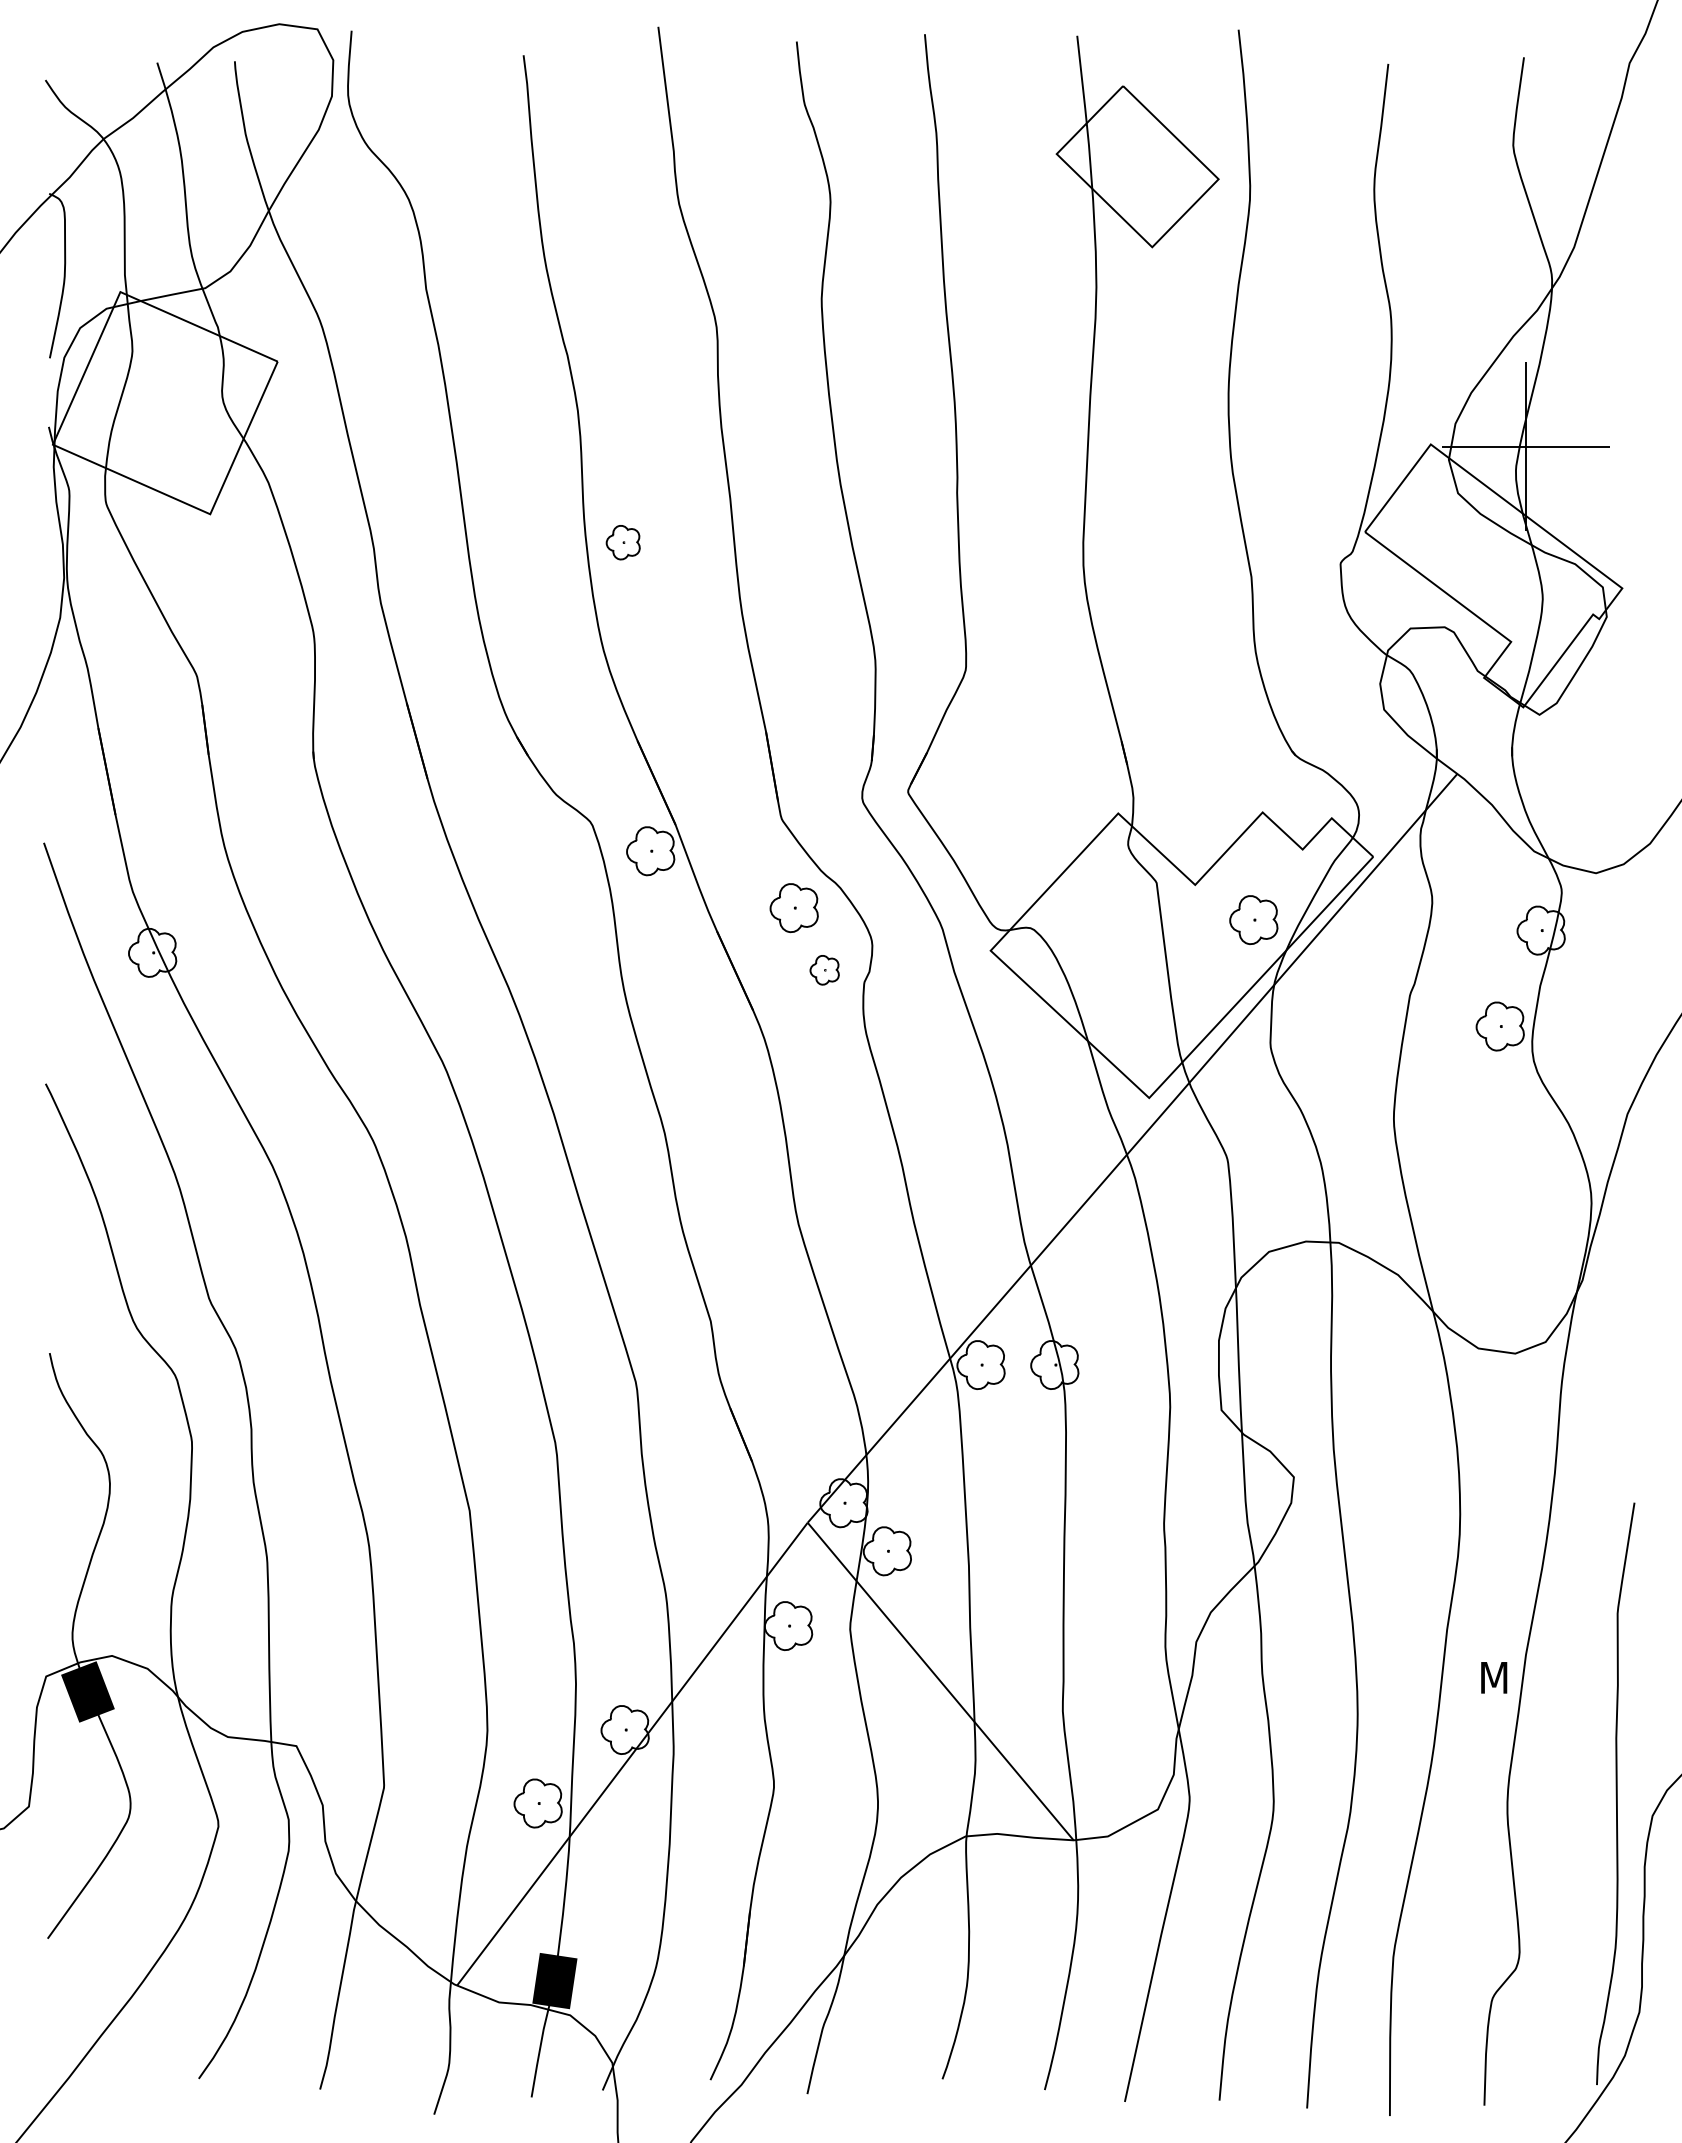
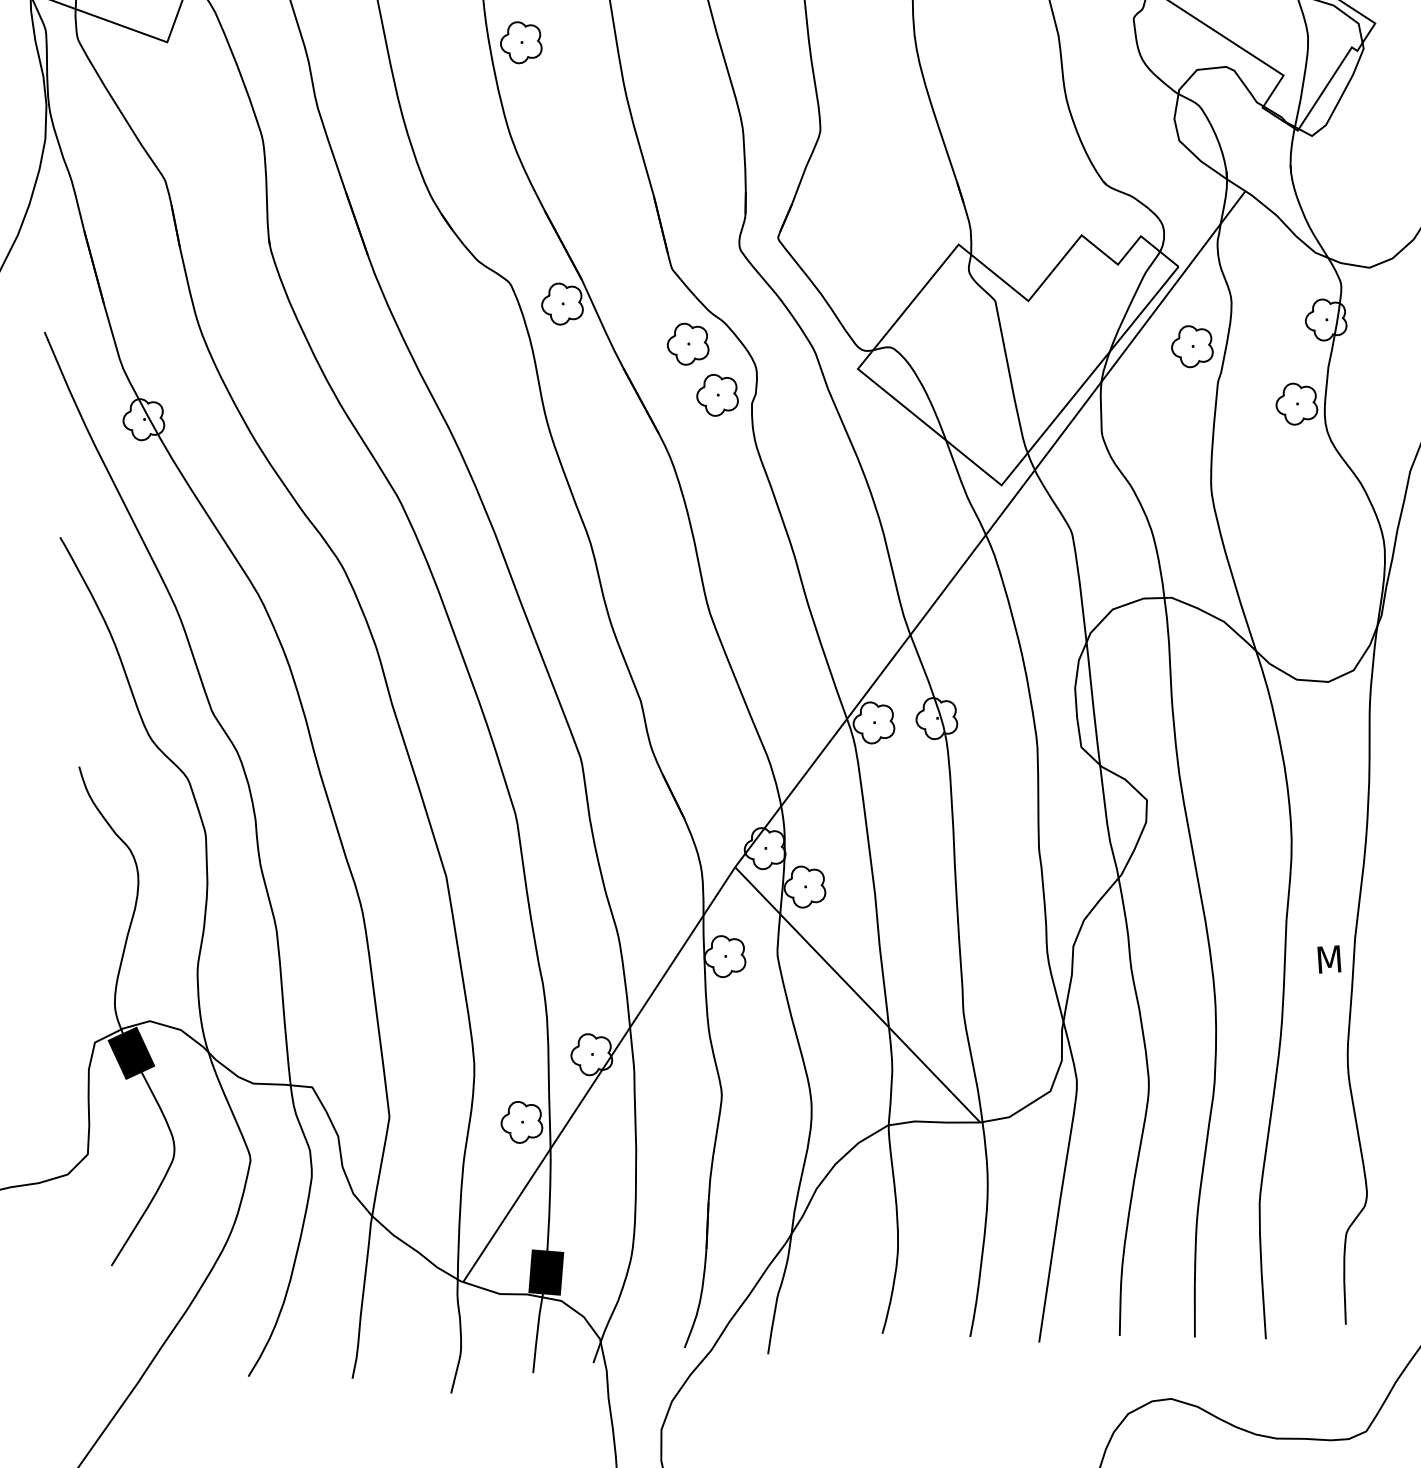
part: (622, 542) -> (520, 42), size x1.43
part: (1253, 919) -> (1191, 346), moved
part: (824, 970) -> (717, 395), size x1.67

